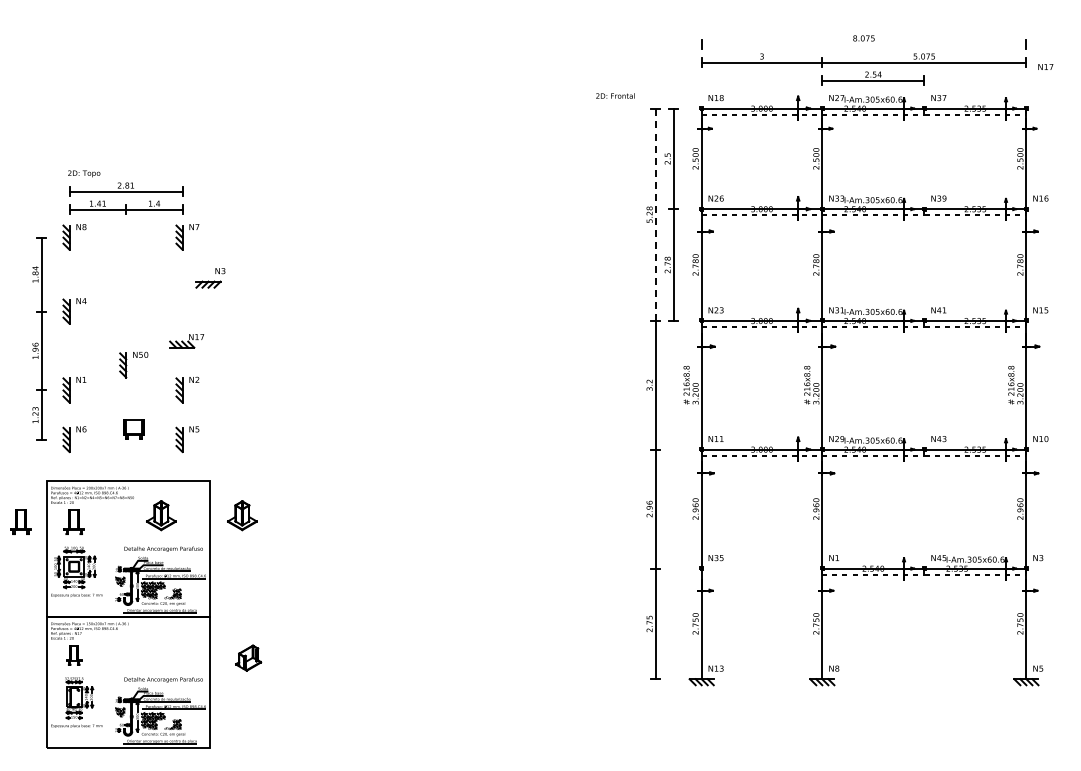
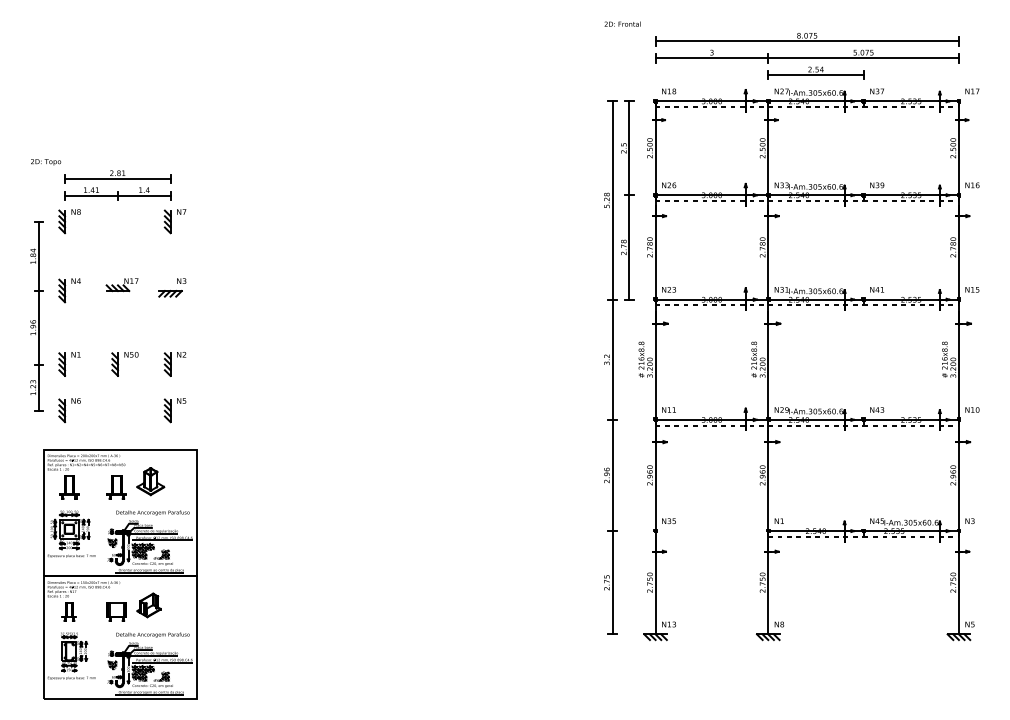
line: (863, 44) -> (806, 41), added
text: (1045, 66) -> (972, 90), moved
text: (615, 95) -> (622, 23), moved
text: (84, 173) -> (46, 161), moved
line: (655, 214) -> (612, 200), dashed -> solid
part: (210, 278) -> (172, 288), moved
part: (186, 341) -> (121, 285), moved
part: (127, 365) -> (119, 364), moved
part: (133, 429) -> (116, 612), moved
part: (242, 515) -> (226, 481), removed
part: (20, 521) -> (116, 487), moved
part: (248, 657) -> (149, 604), moved

